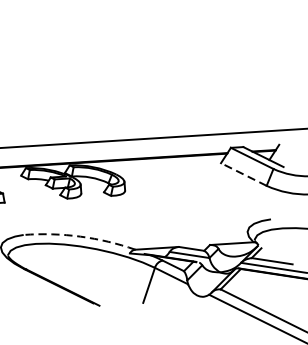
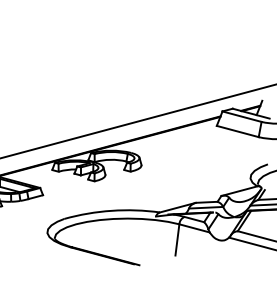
line: (243, 174) -> (237, 131), dashed -> solid
arc: (79, 236) -> (111, 210), dashed -> solid

